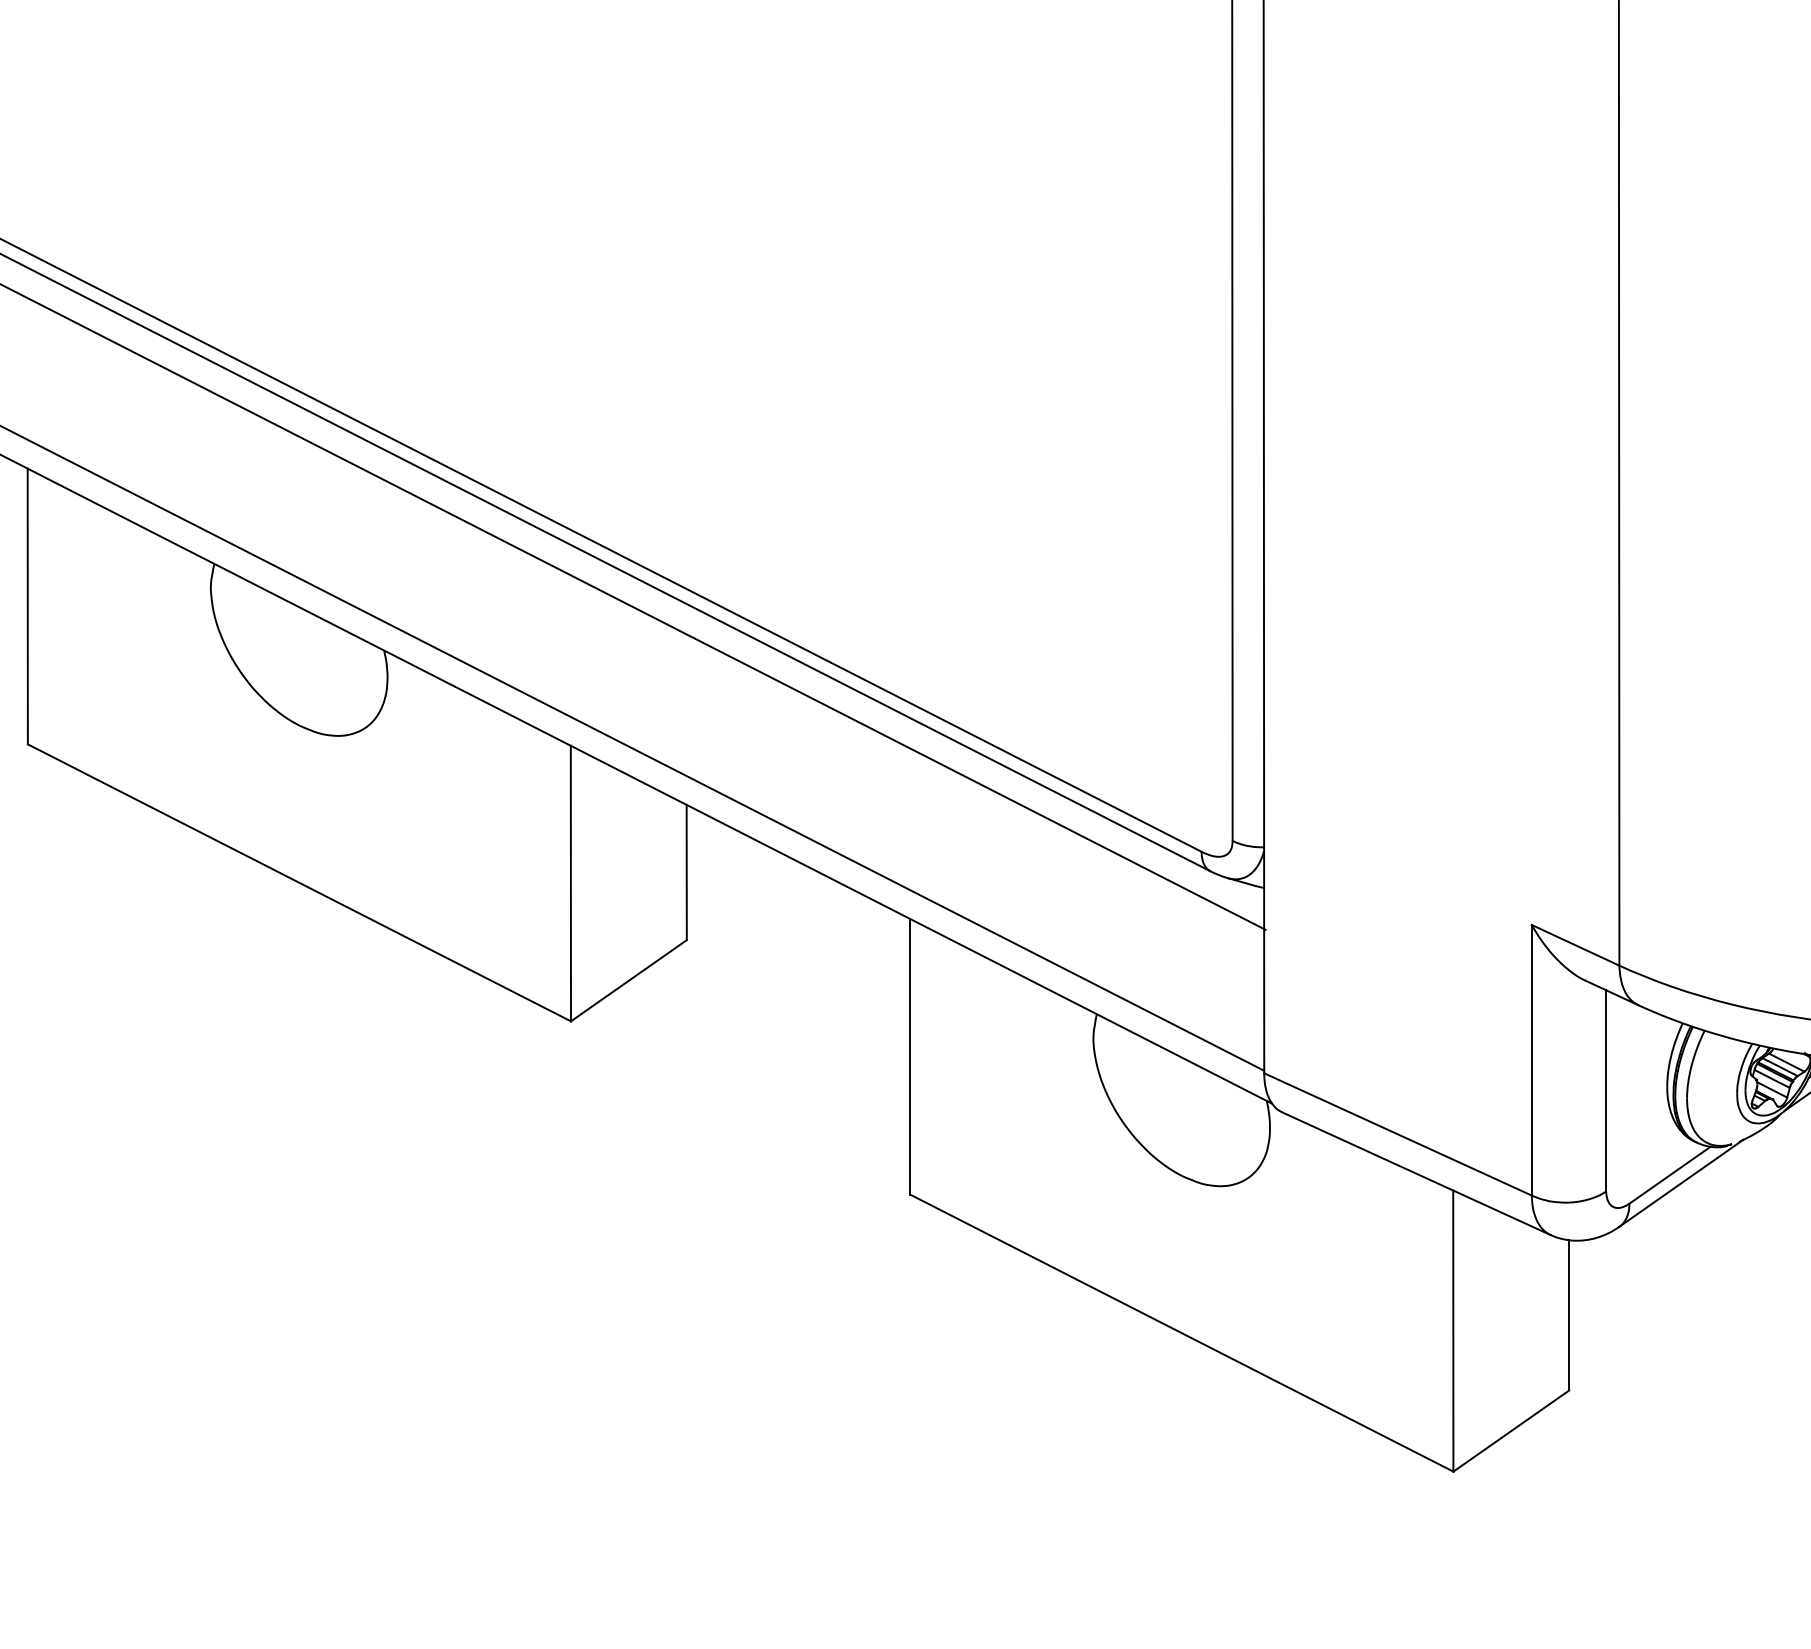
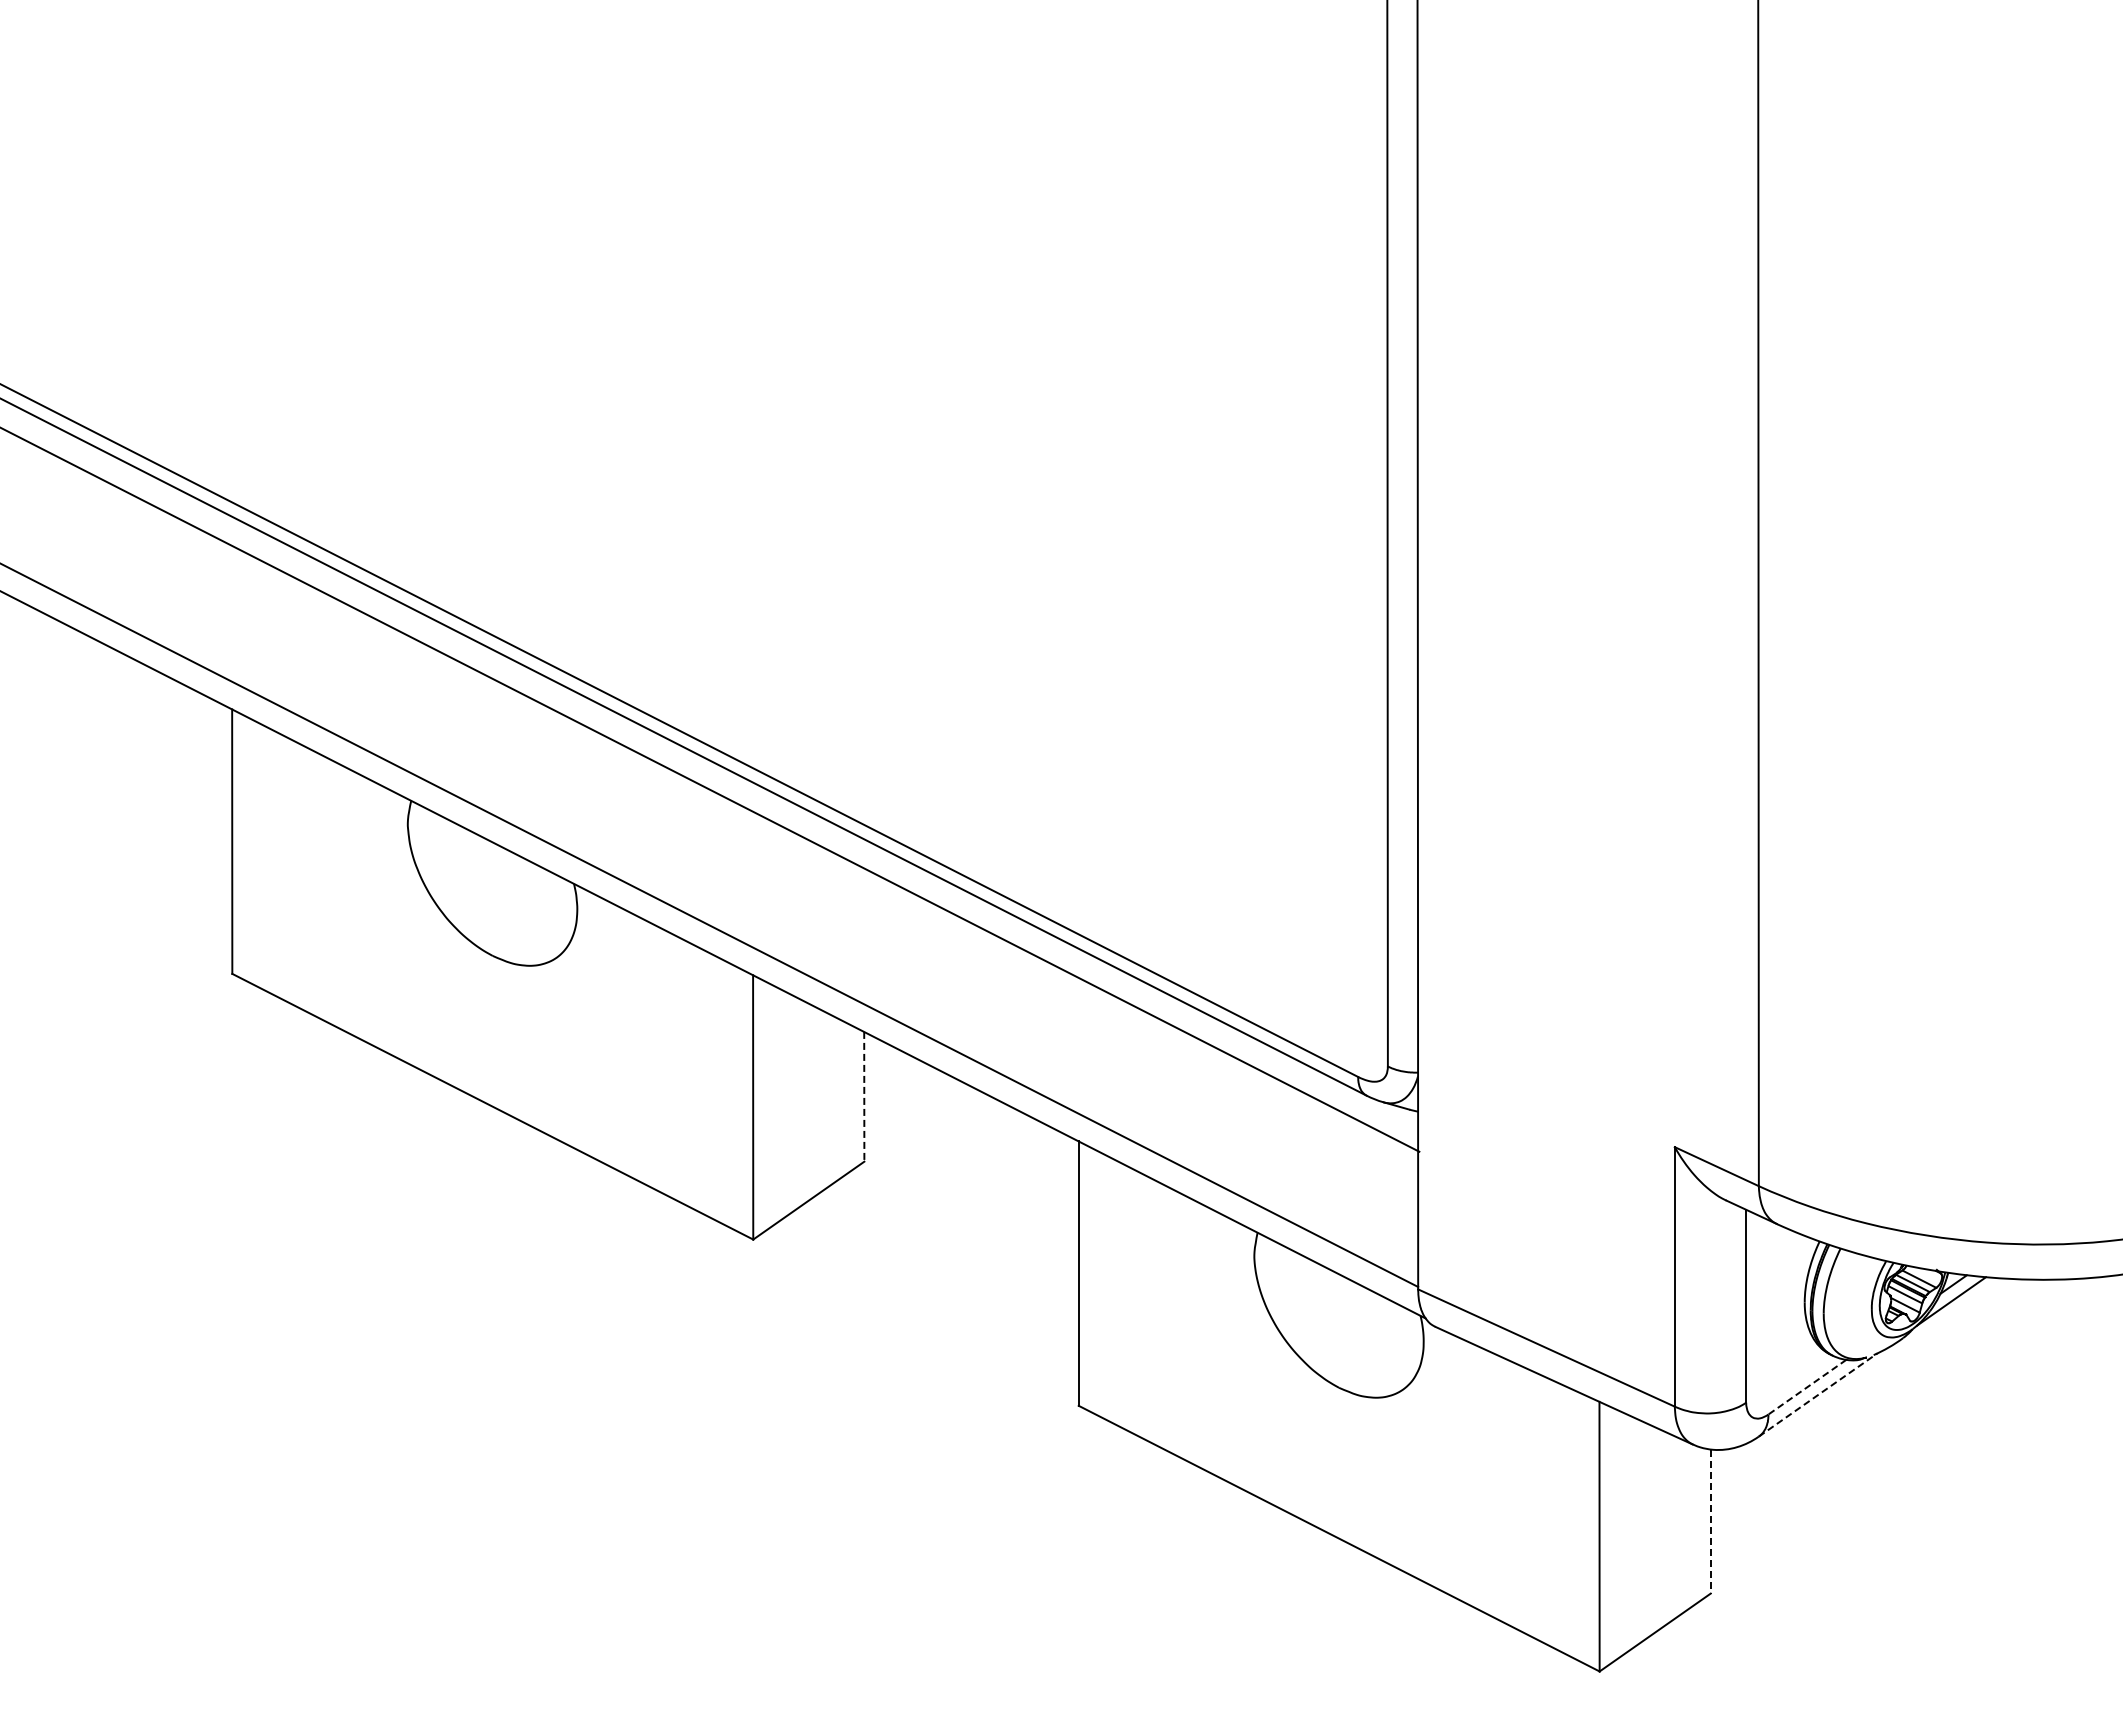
line: (686, 872) -> (864, 1096), solid -> dashed
line: (1670, 1175) -> (1807, 1387), solid -> dashed
line: (1681, 1182) -> (1818, 1394), solid -> dashed
line: (1569, 1315) -> (1710, 1521), solid -> dashed

